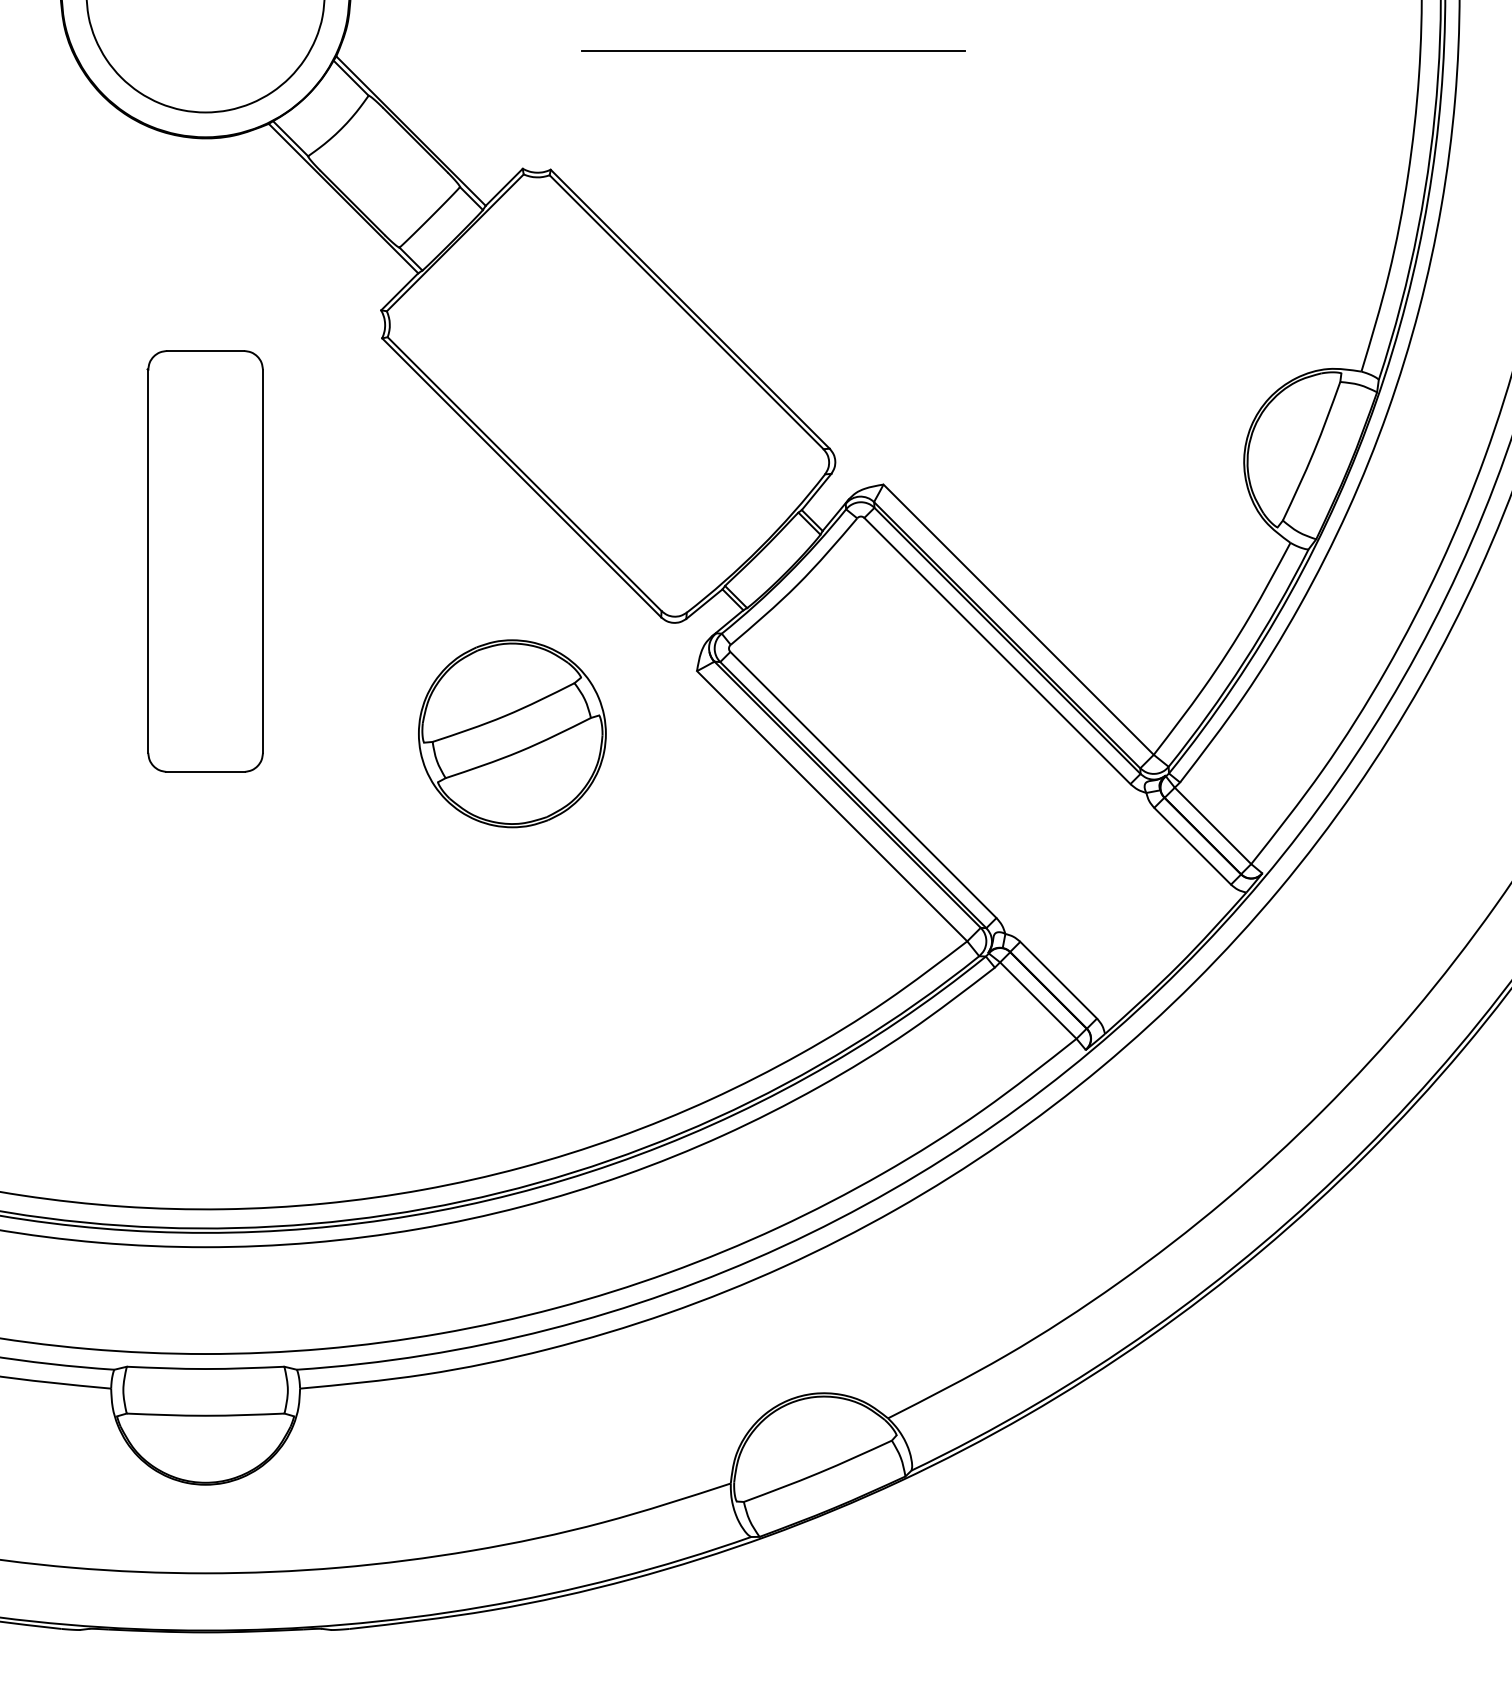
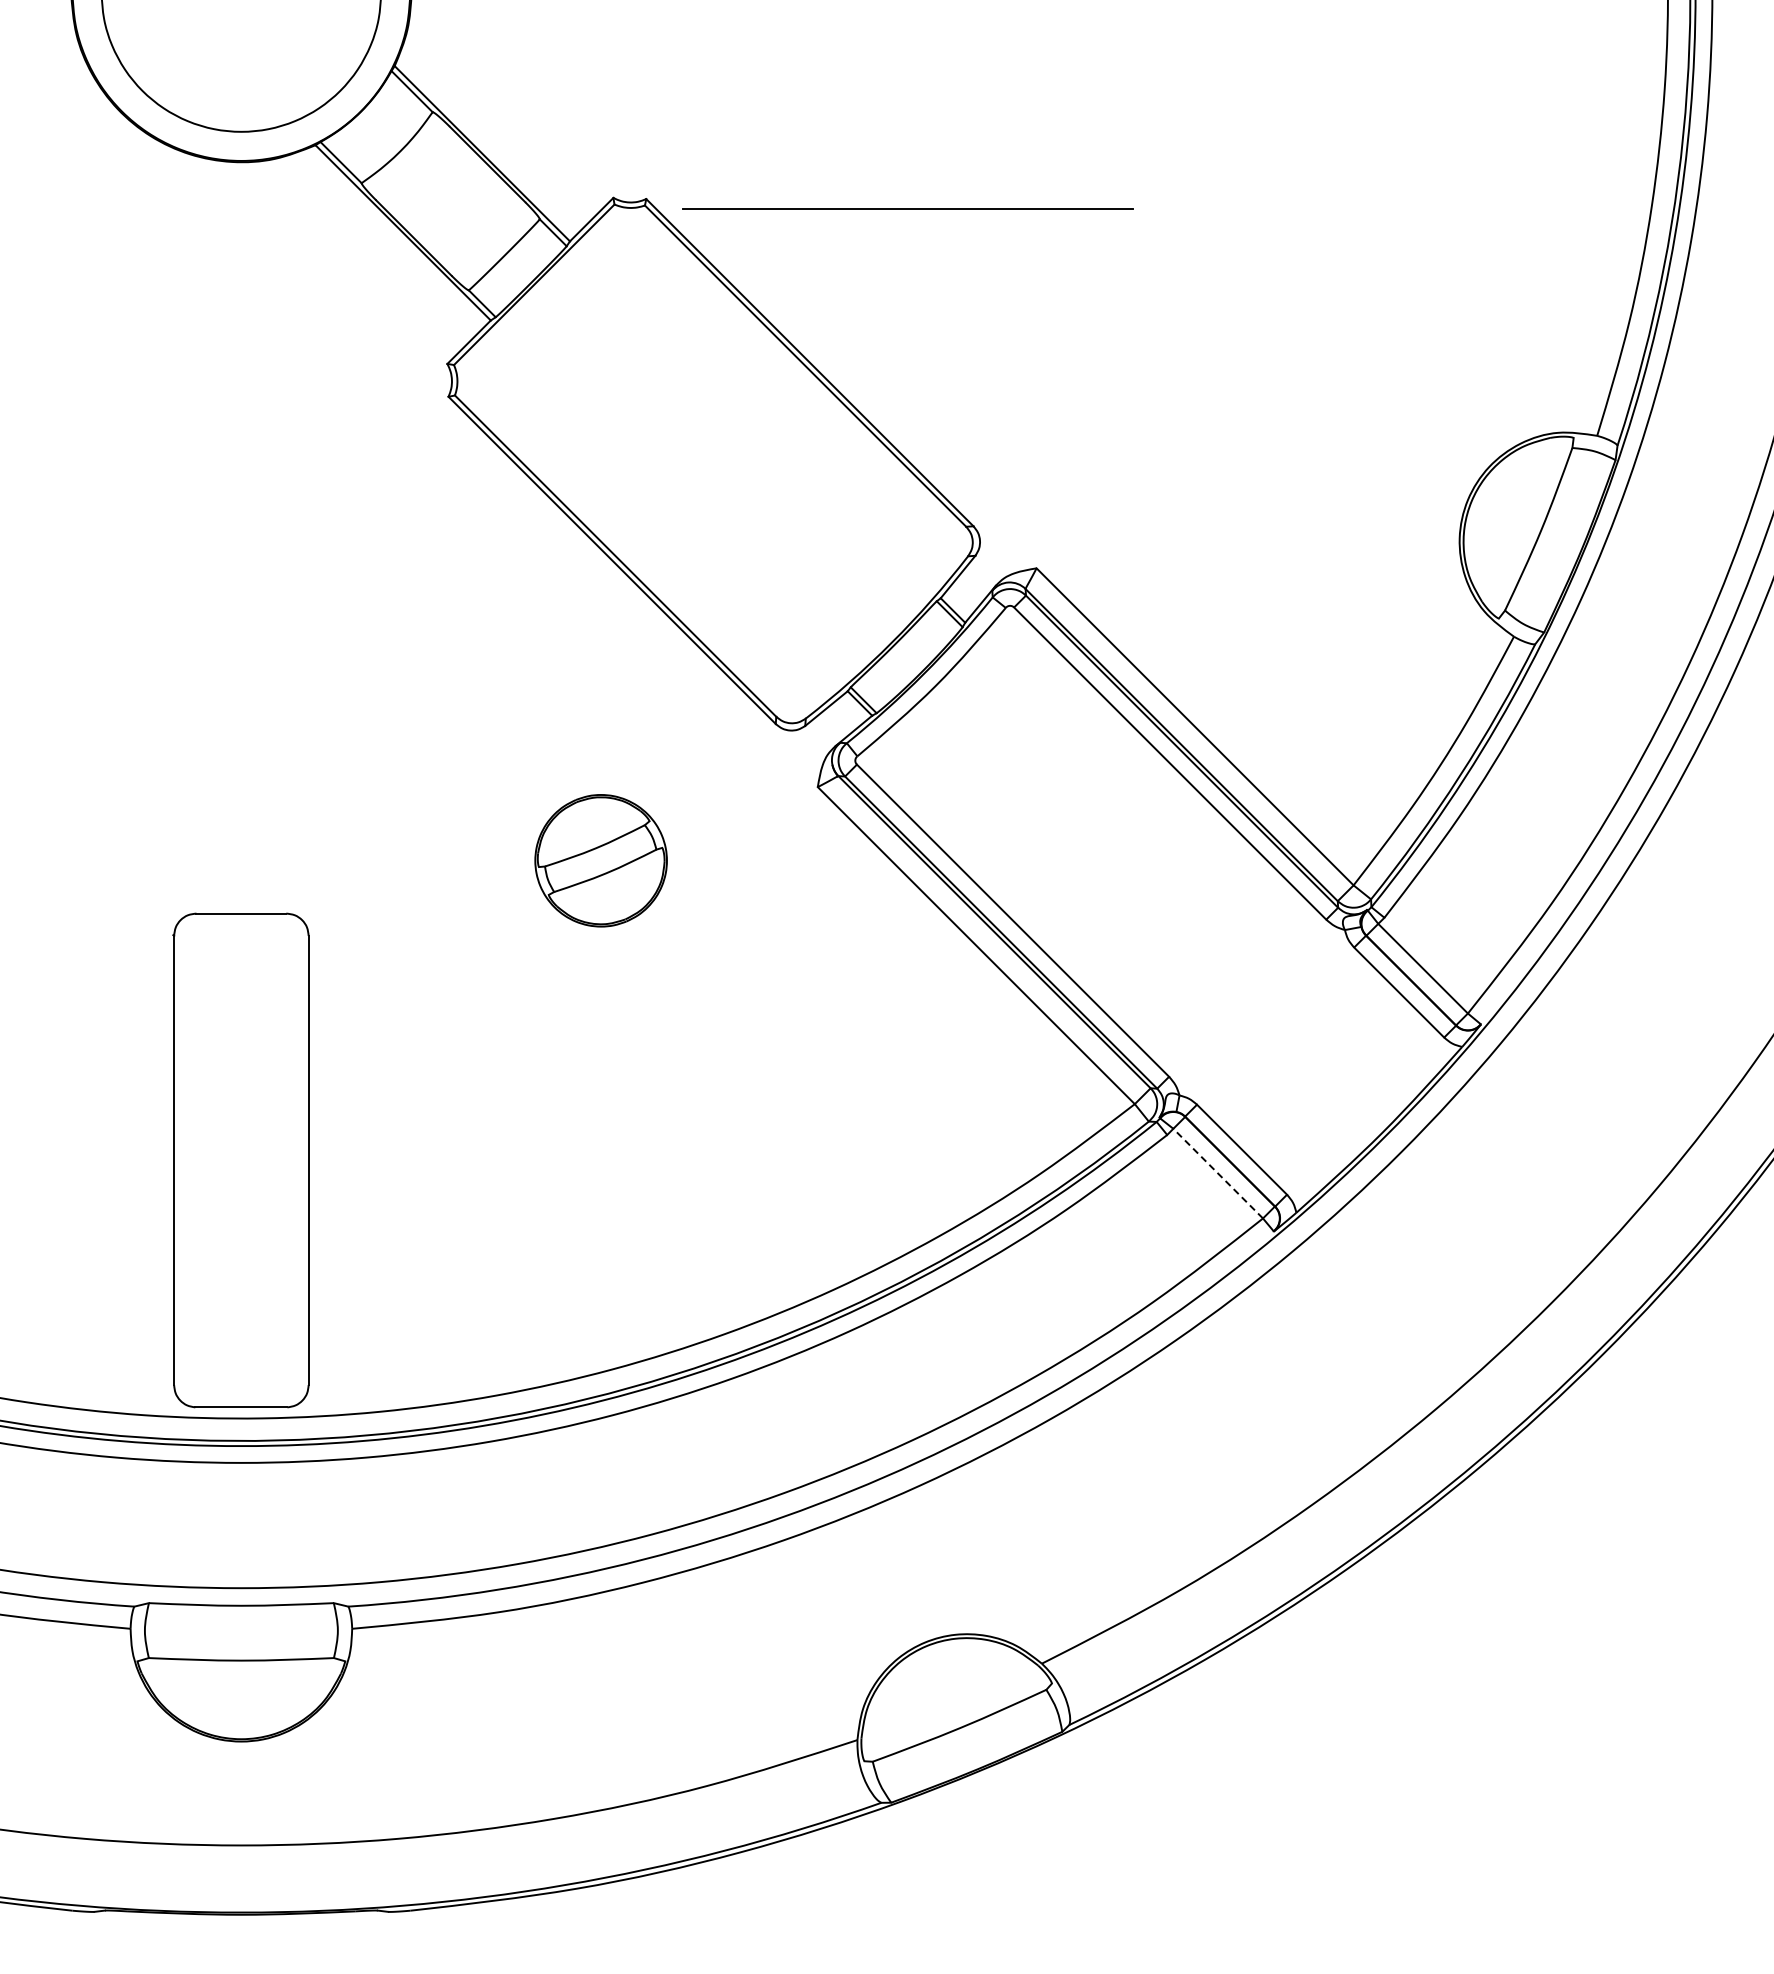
line: (773, 49) -> (907, 208), moved
part: (204, 561) -> (240, 1160), moved
part: (511, 733) -> (600, 860), size x0.6
line: (1037, 1000) -> (1217, 1173), solid -> dashed

